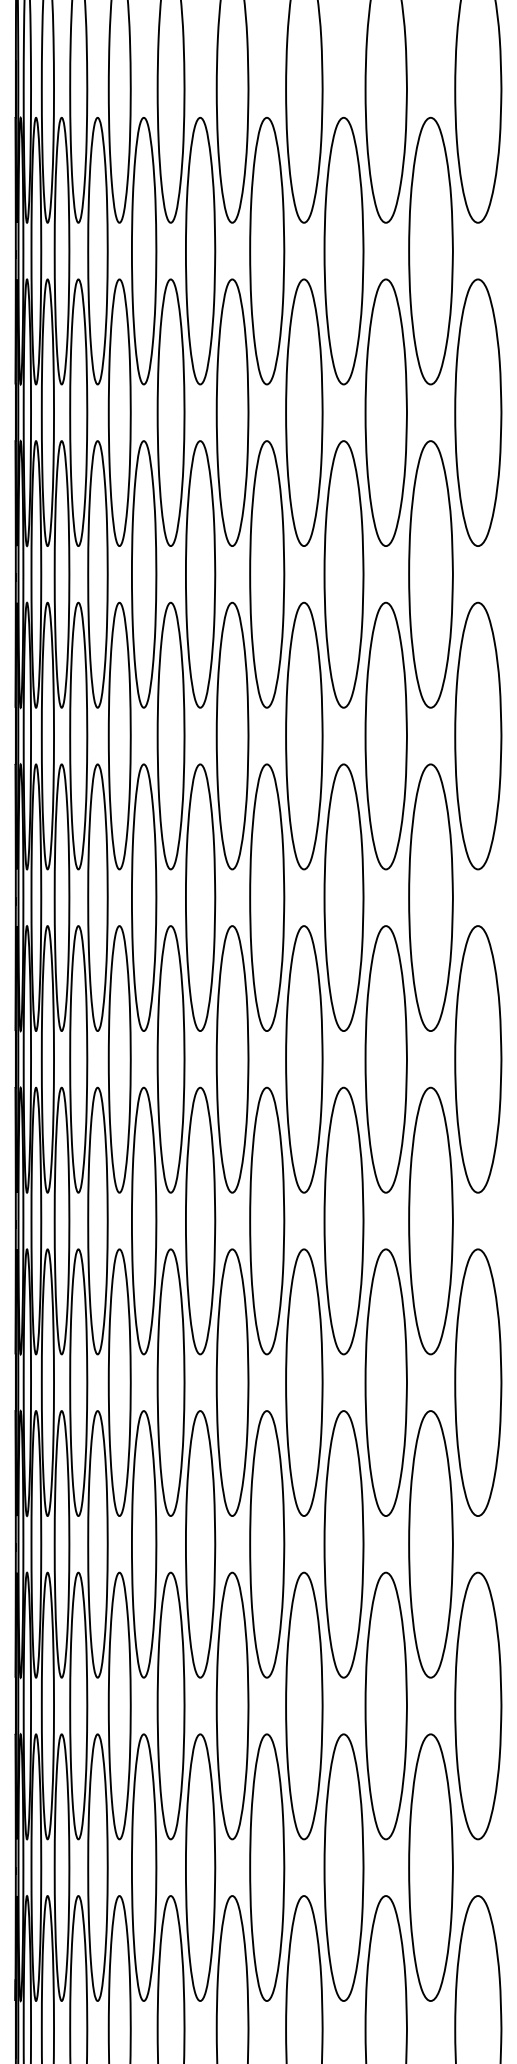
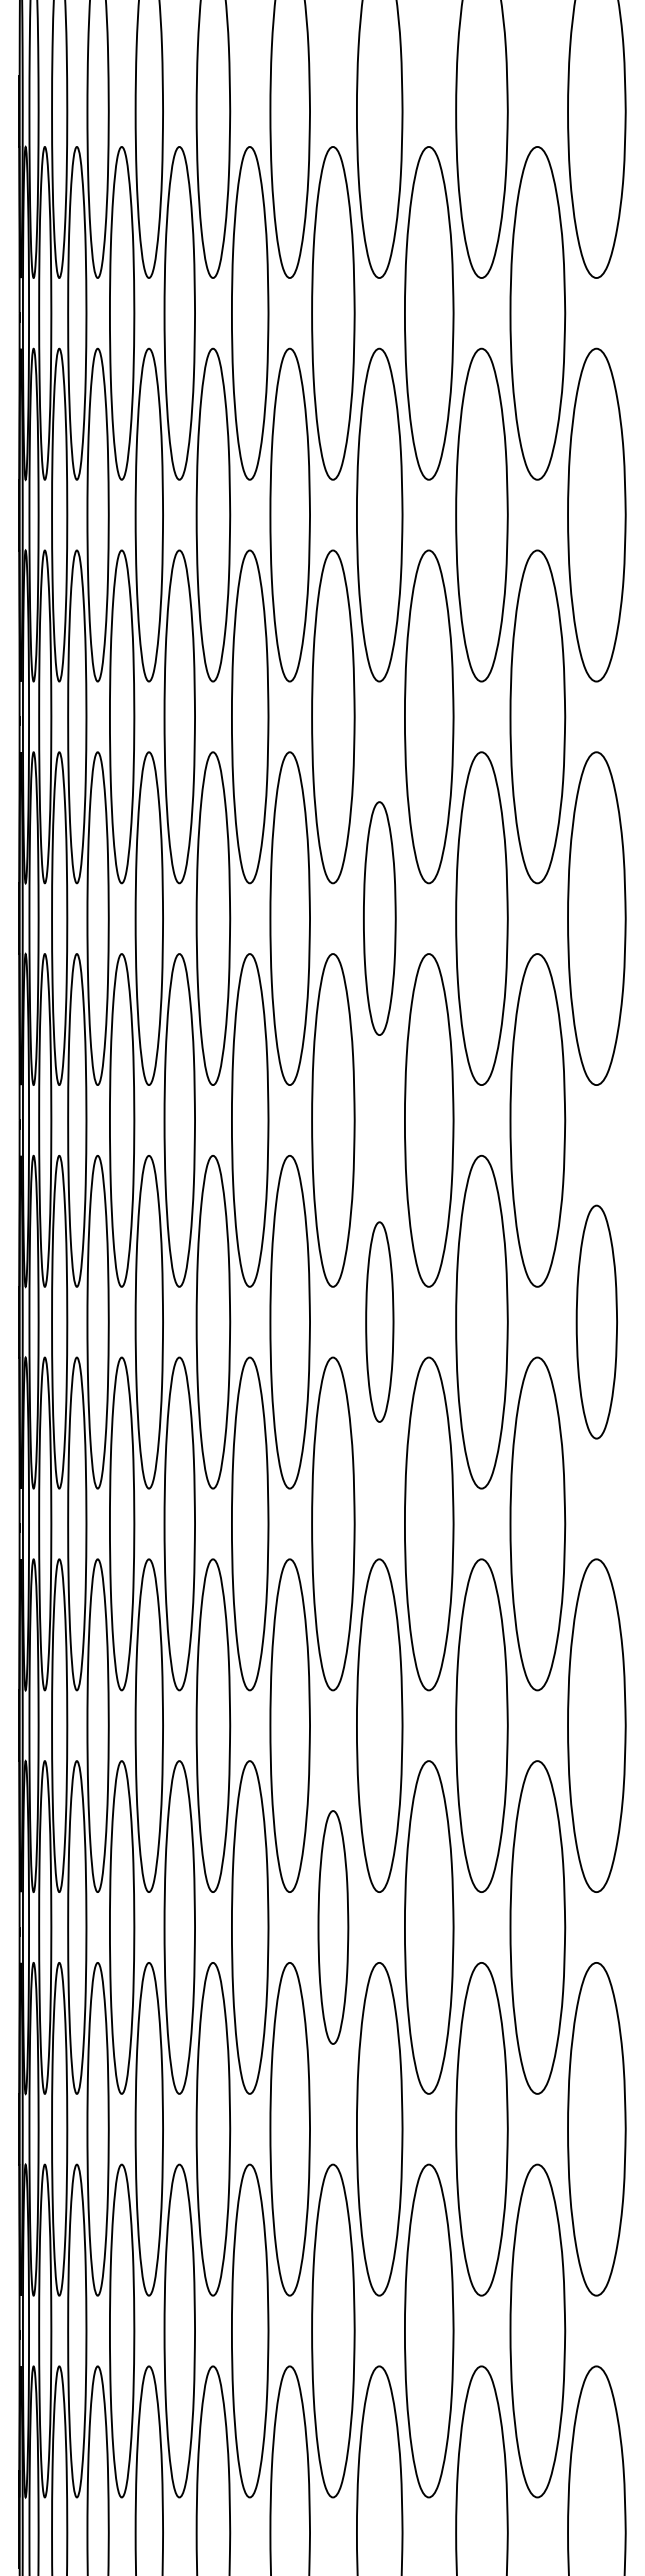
part: (304, 735) -> (379, 918), size x0.7
part: (304, 1058) -> (379, 1321), size x0.6
part: (478, 1058) -> (596, 1321), size x0.7
part: (267, 1544) -> (333, 1927), size x0.7

